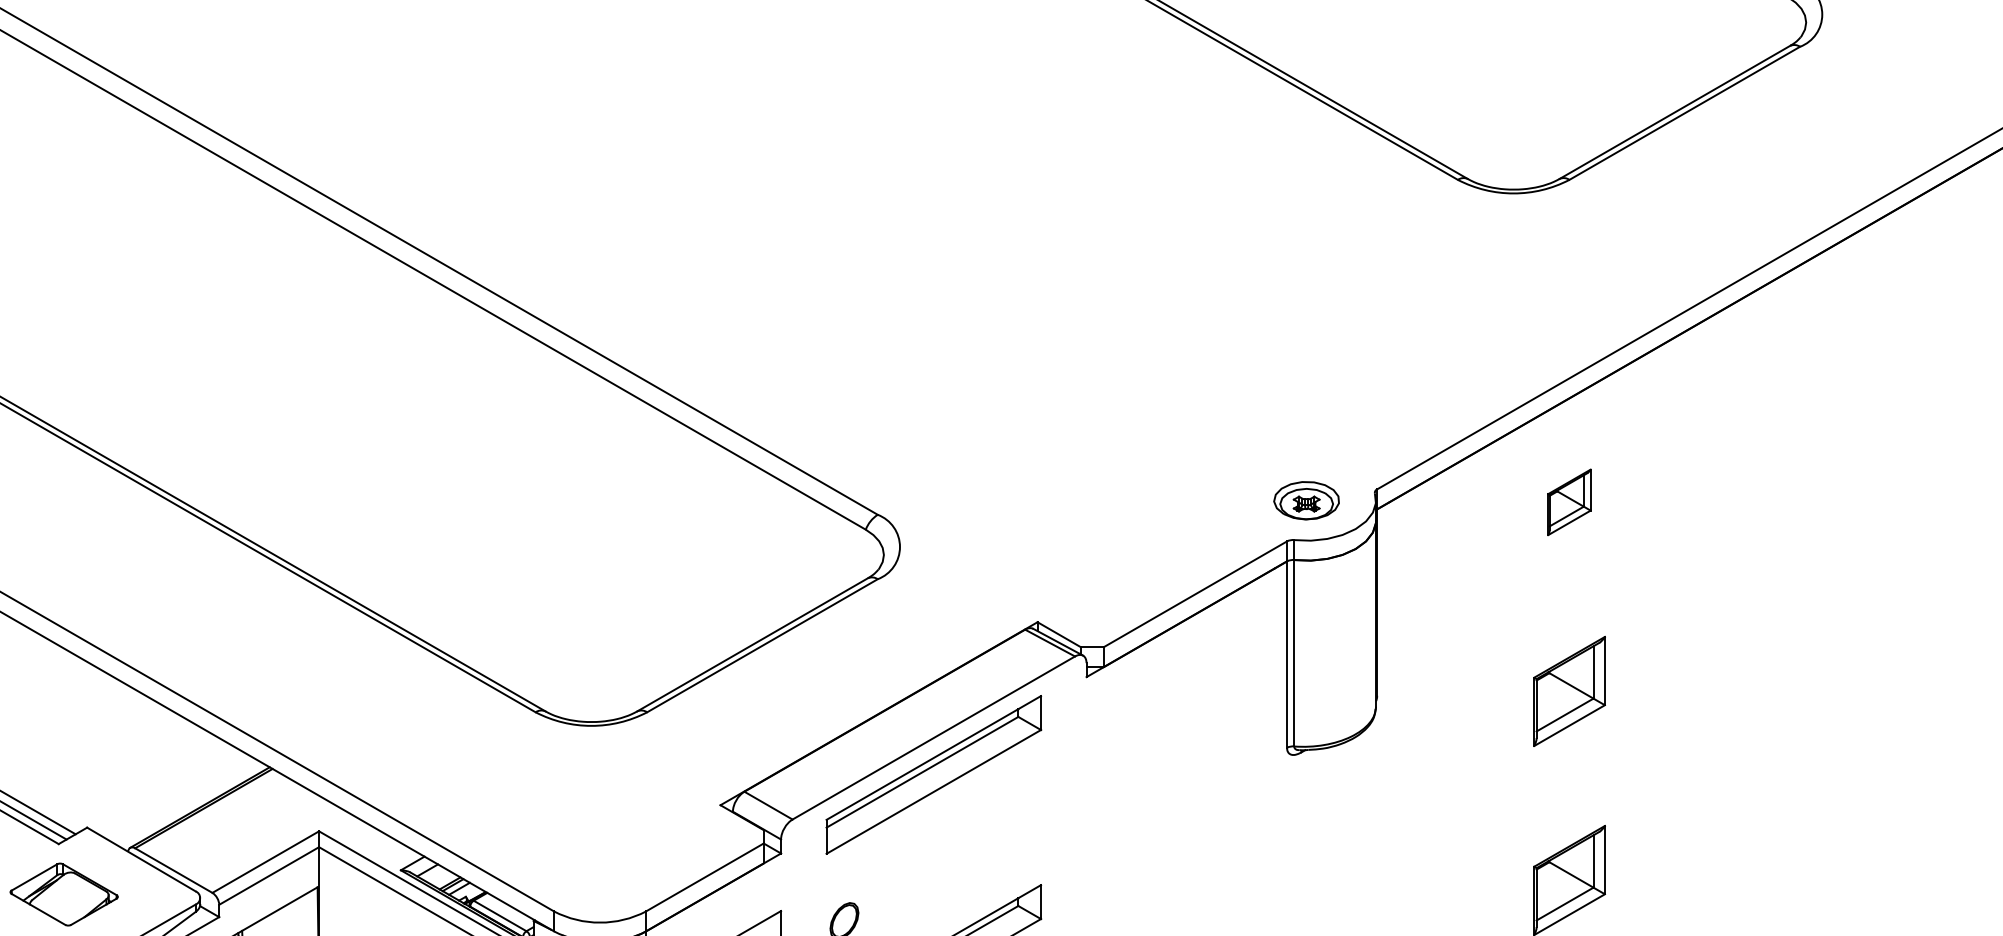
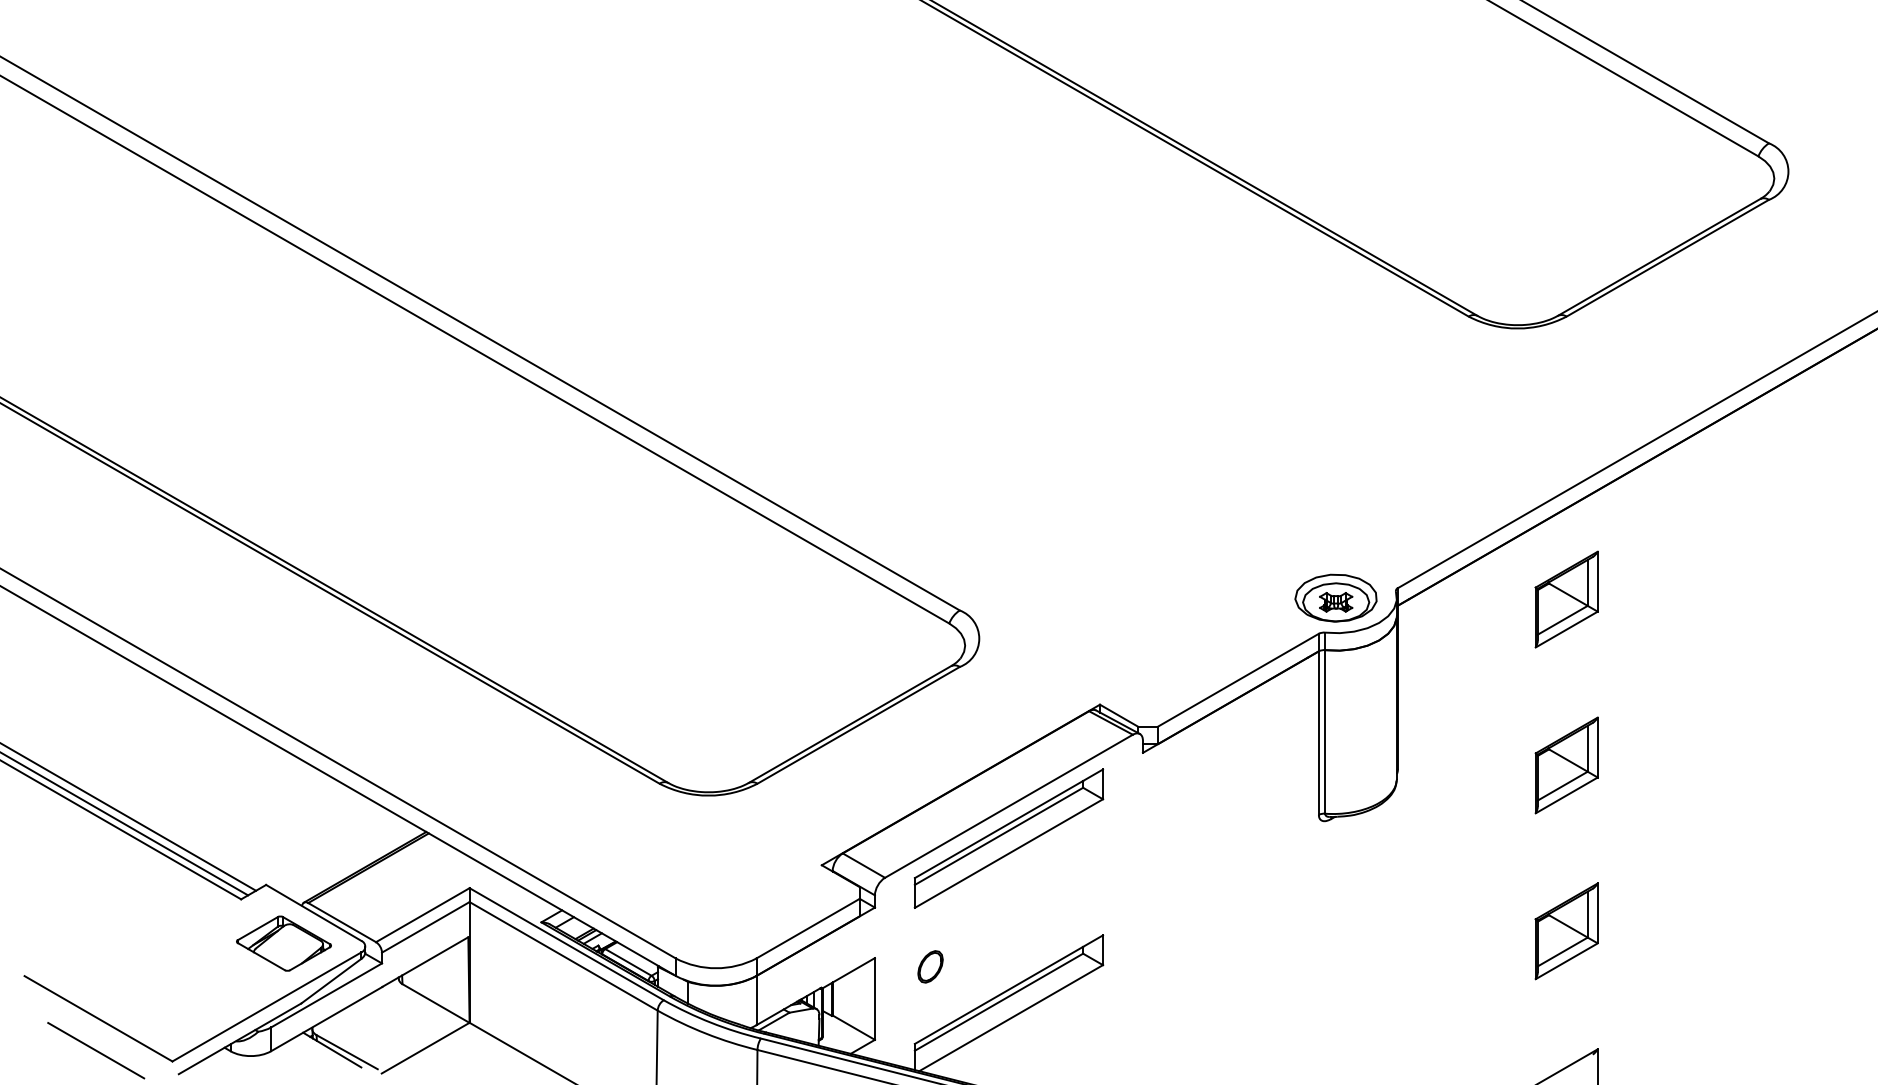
part: (1306, 500) -> (1335, 597), size x1.43
part: (1569, 502) -> (1566, 599), size x1.67
part: (63, 894) -> (283, 943), moved

